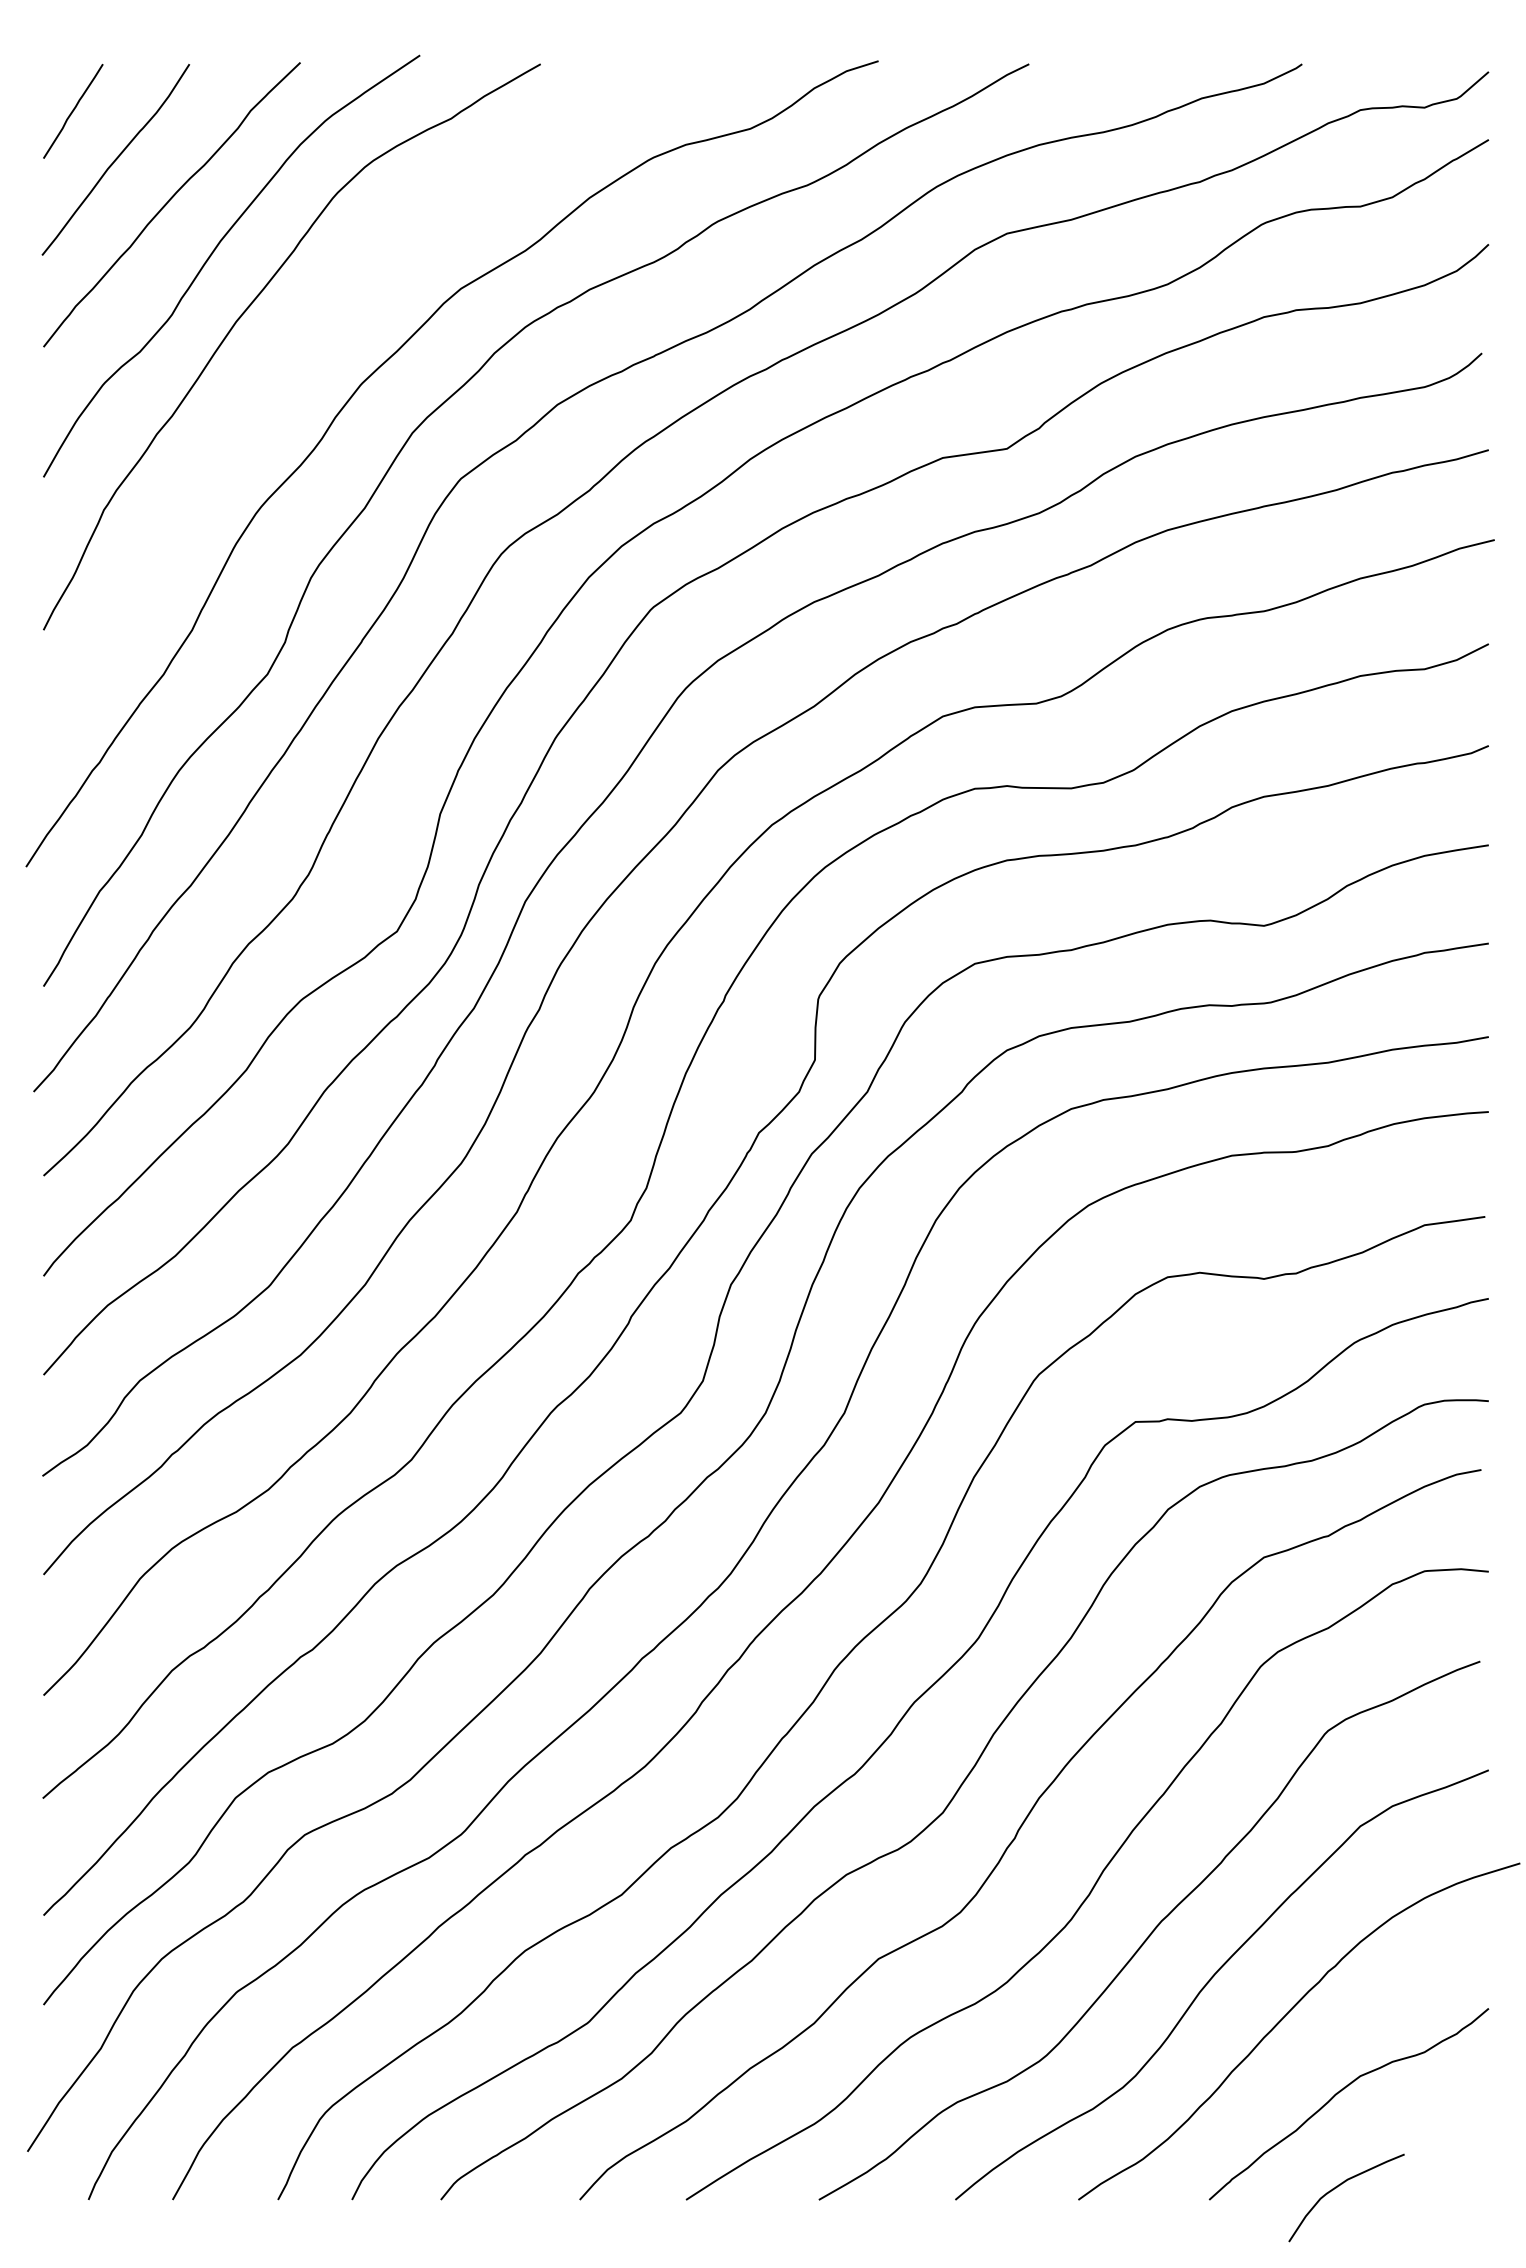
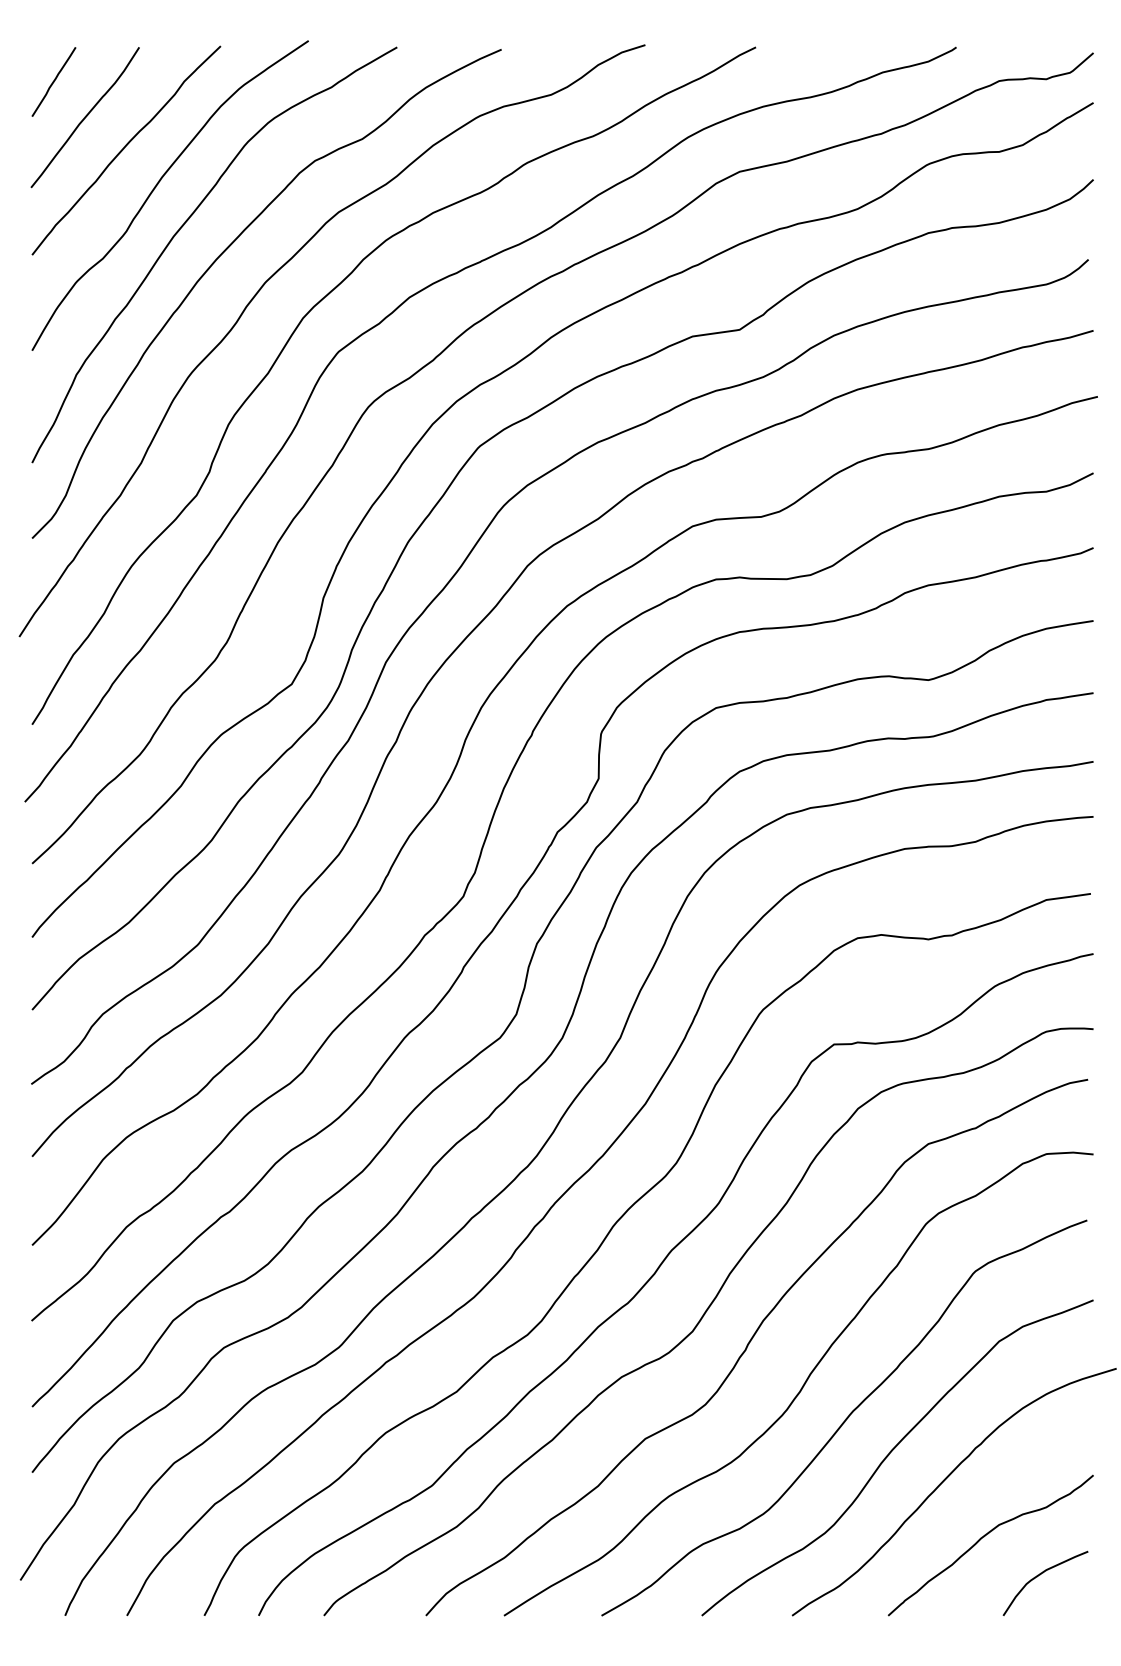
curve: (306, 342) -> (225, 251), added
curve: (1339, 2186) -> (1040, 1575), moved

